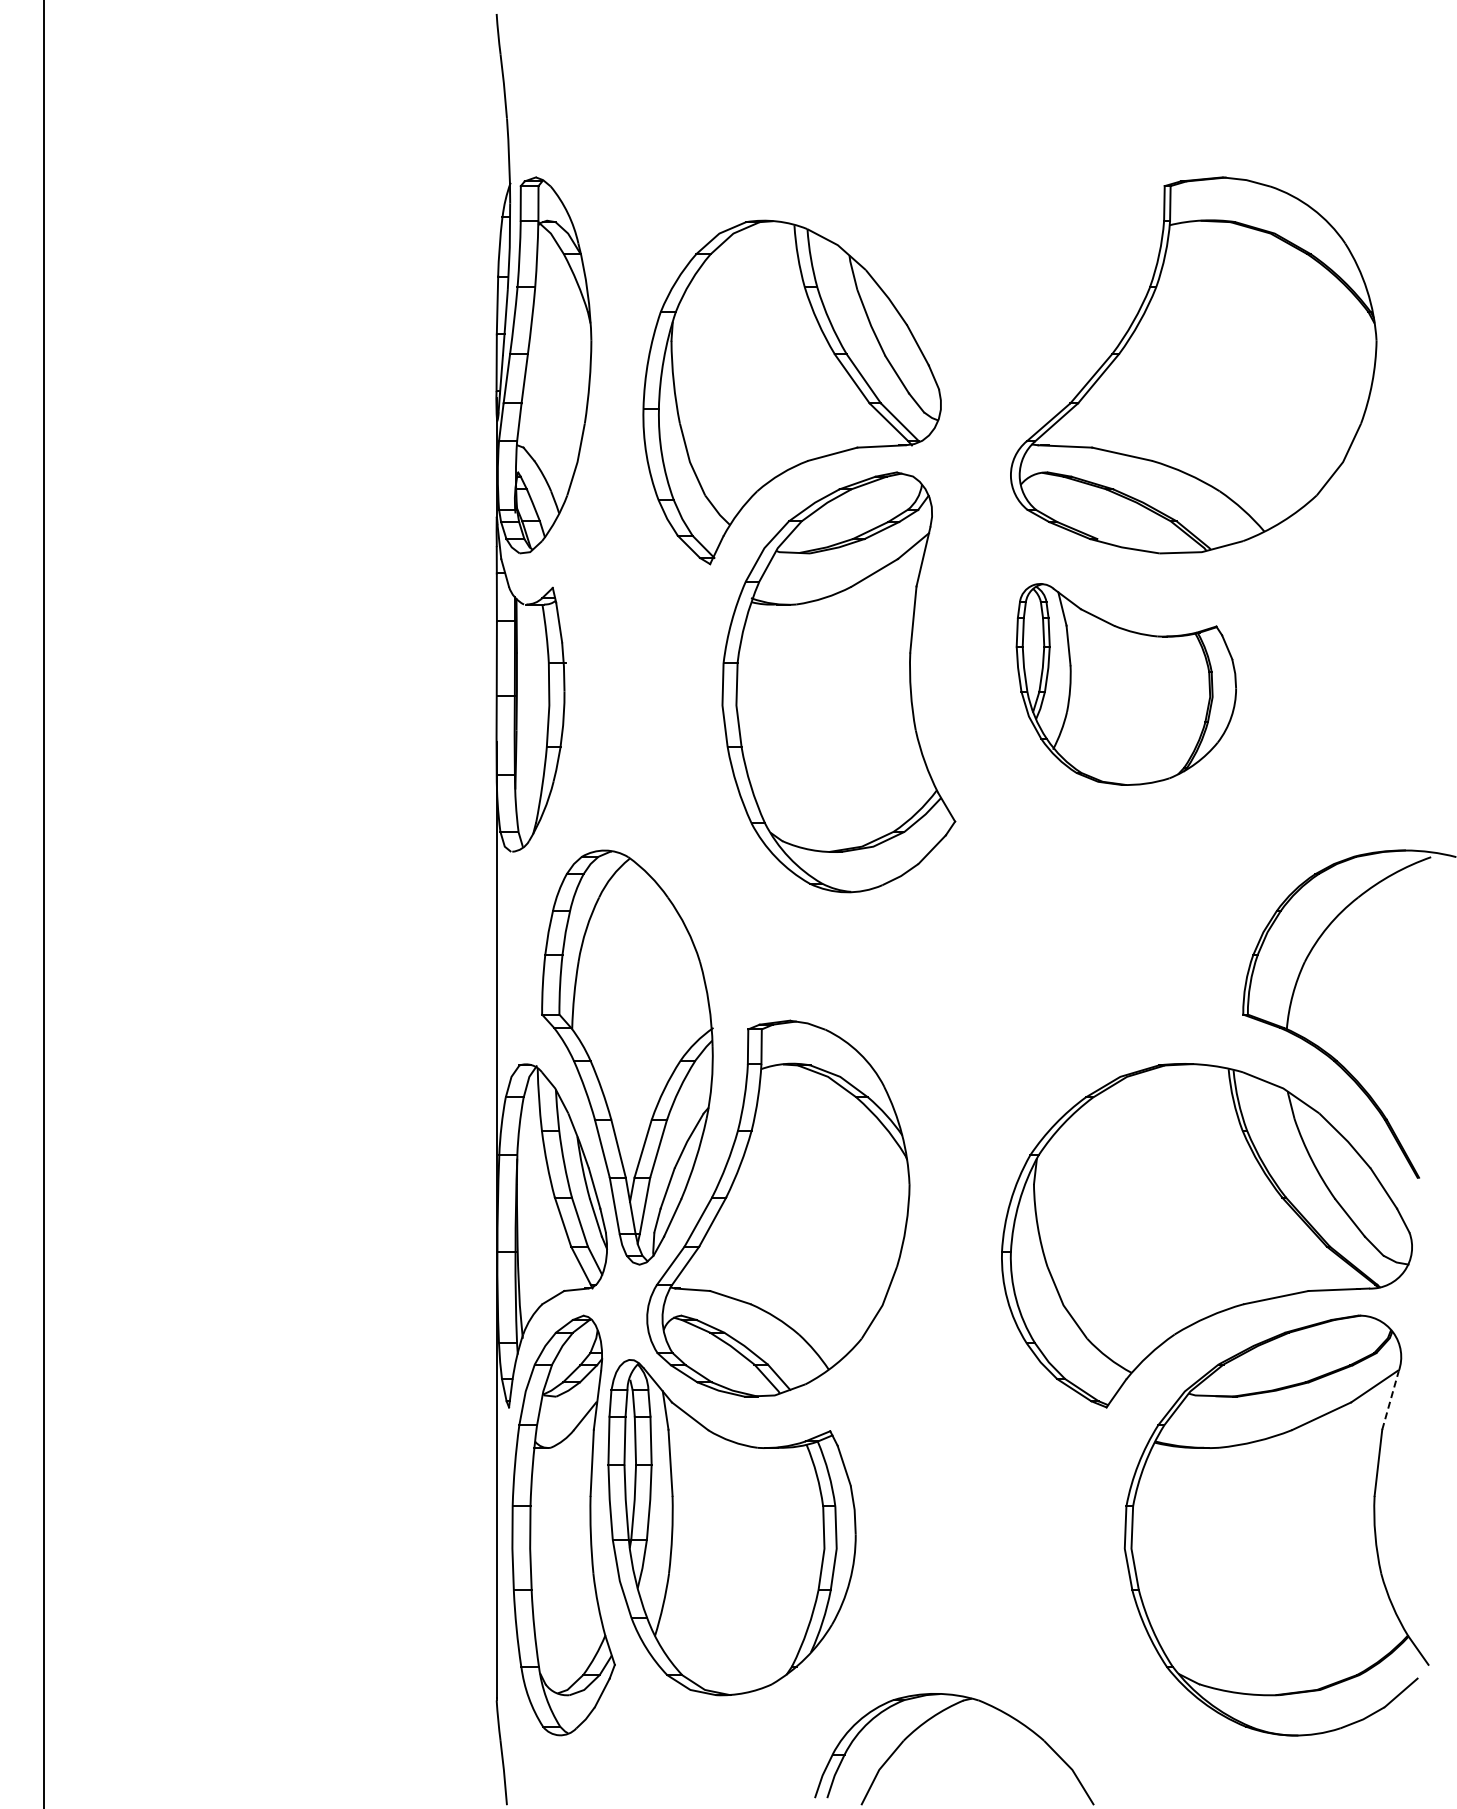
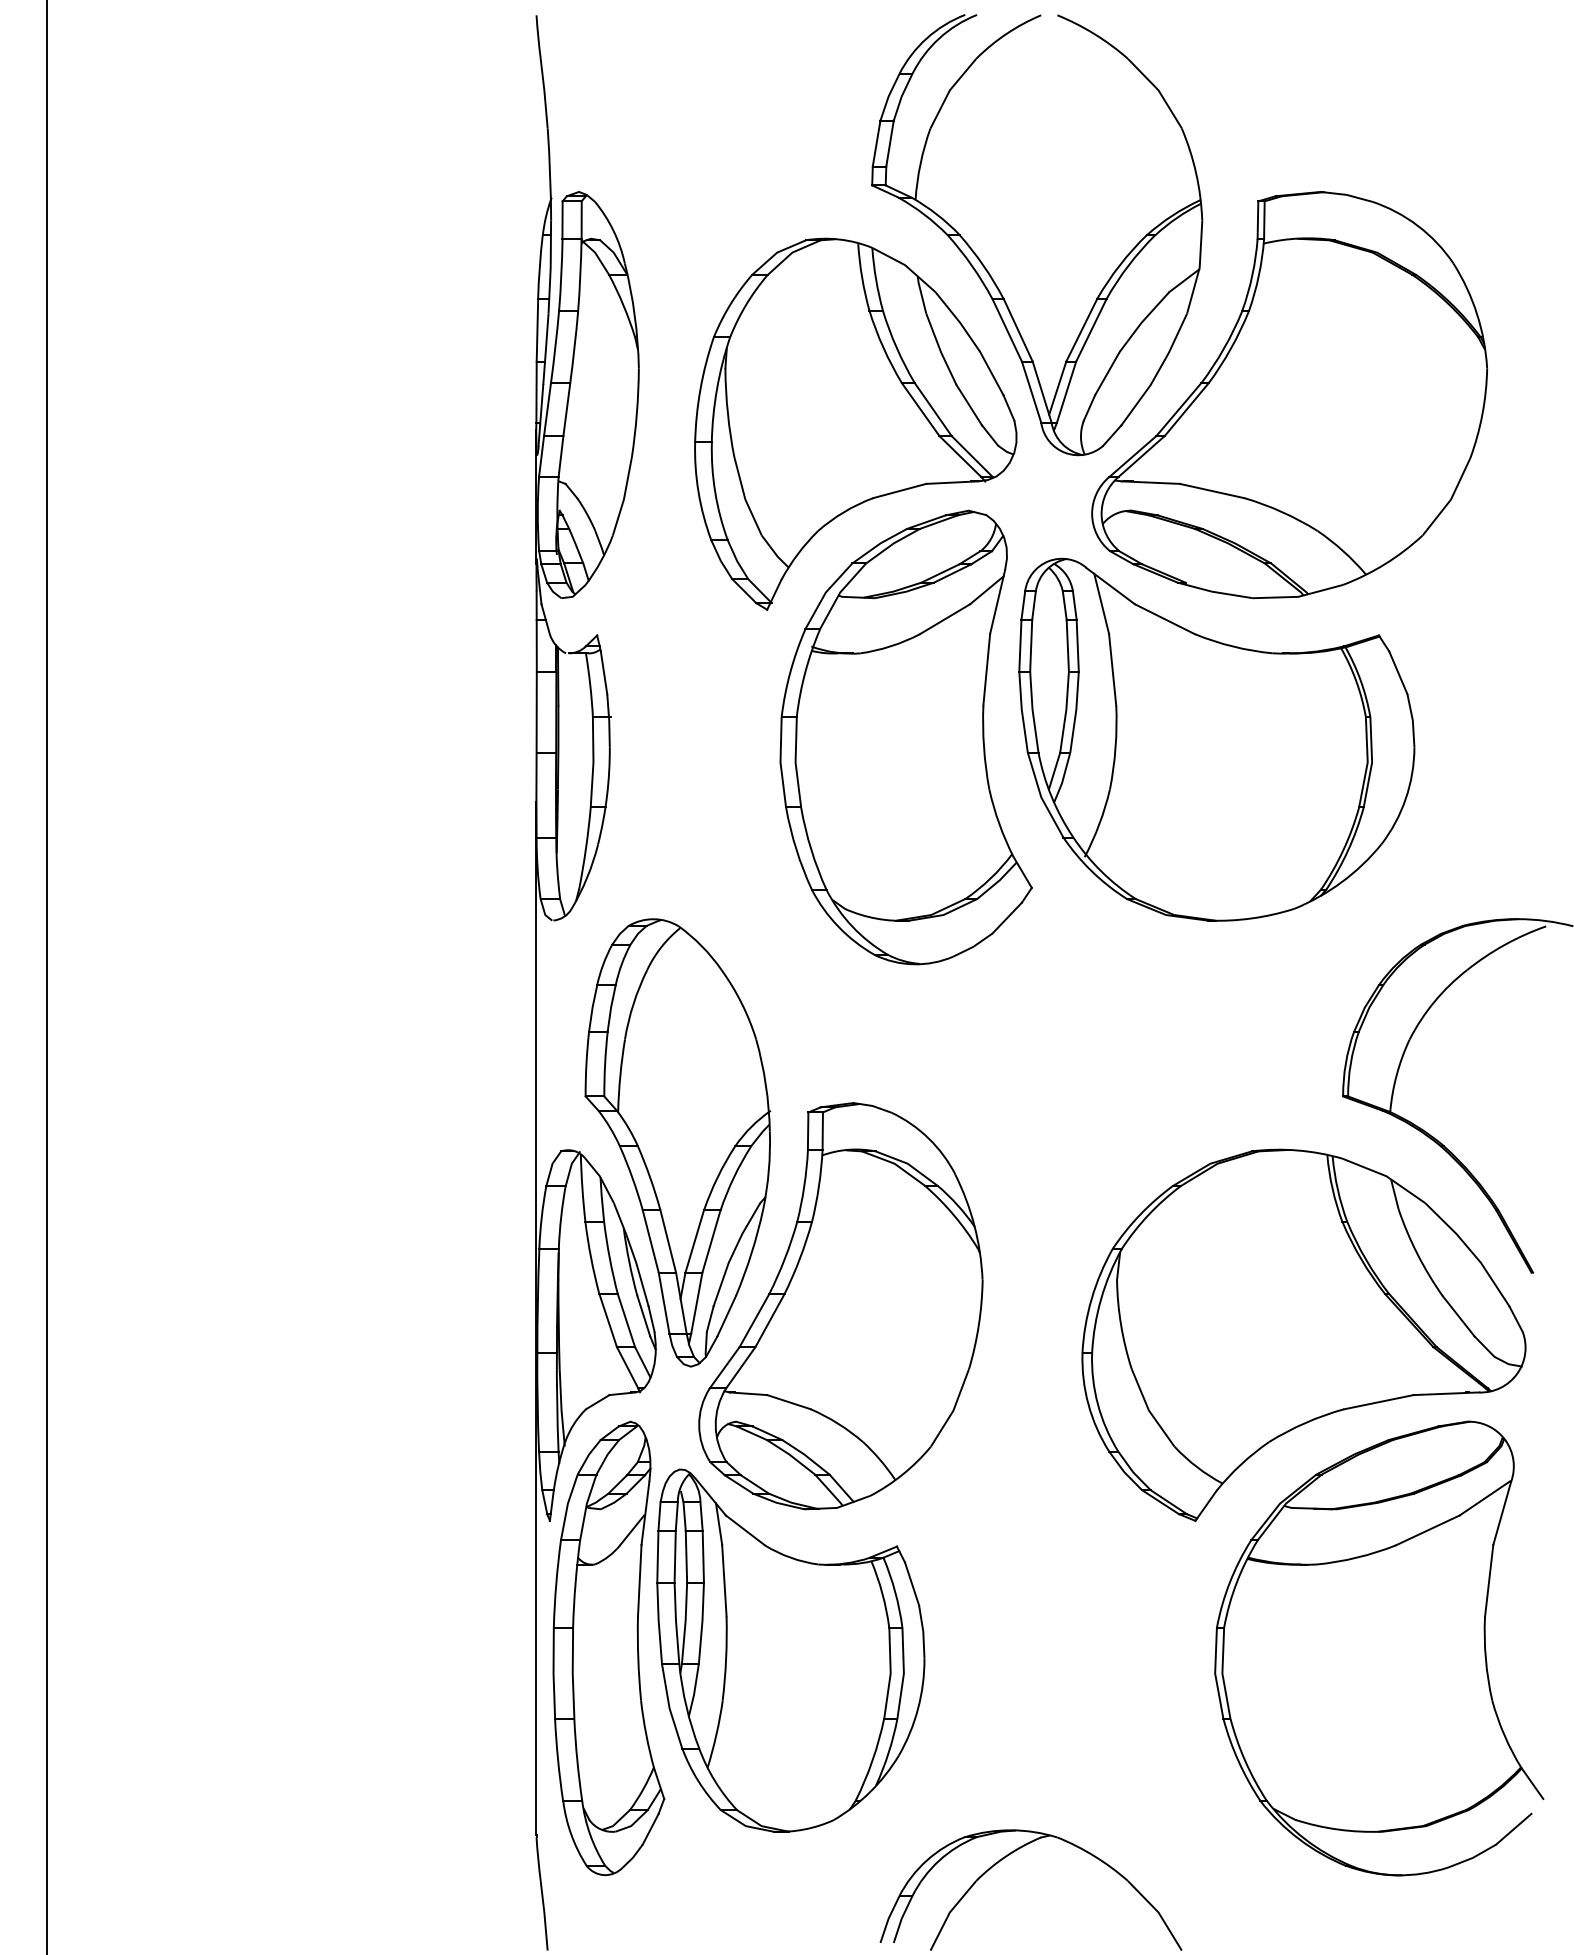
part: (914, 249) -> (987, 269), added
part: (1126, 684) -> (1216, 739), size x1.67
line: (1390, 1400) -> (1502, 1513), dashed -> solid

